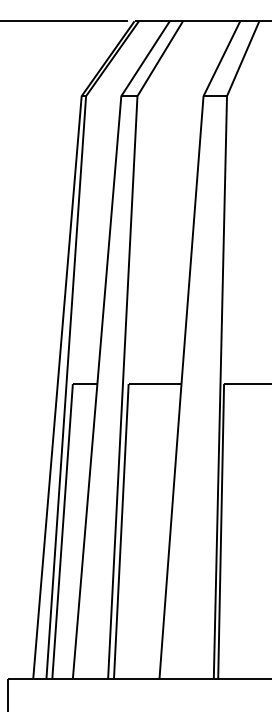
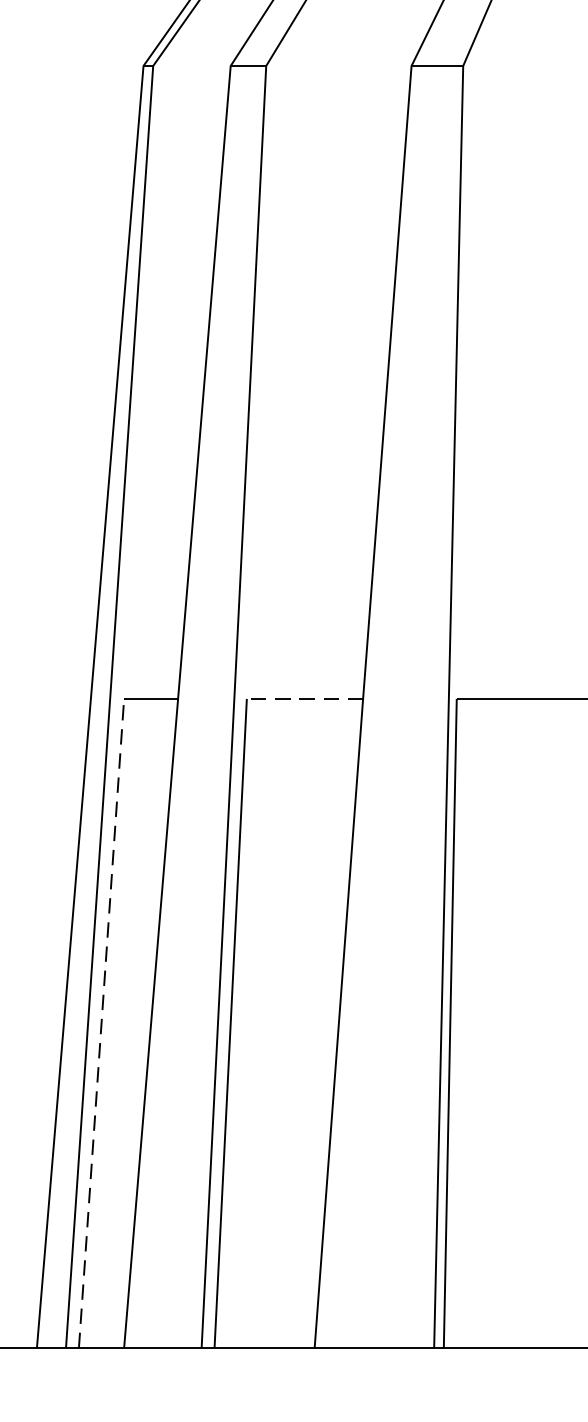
line: (154, 383) -> (303, 697), solid -> dashed
line: (62, 531) -> (101, 1023), solid -> dashed

